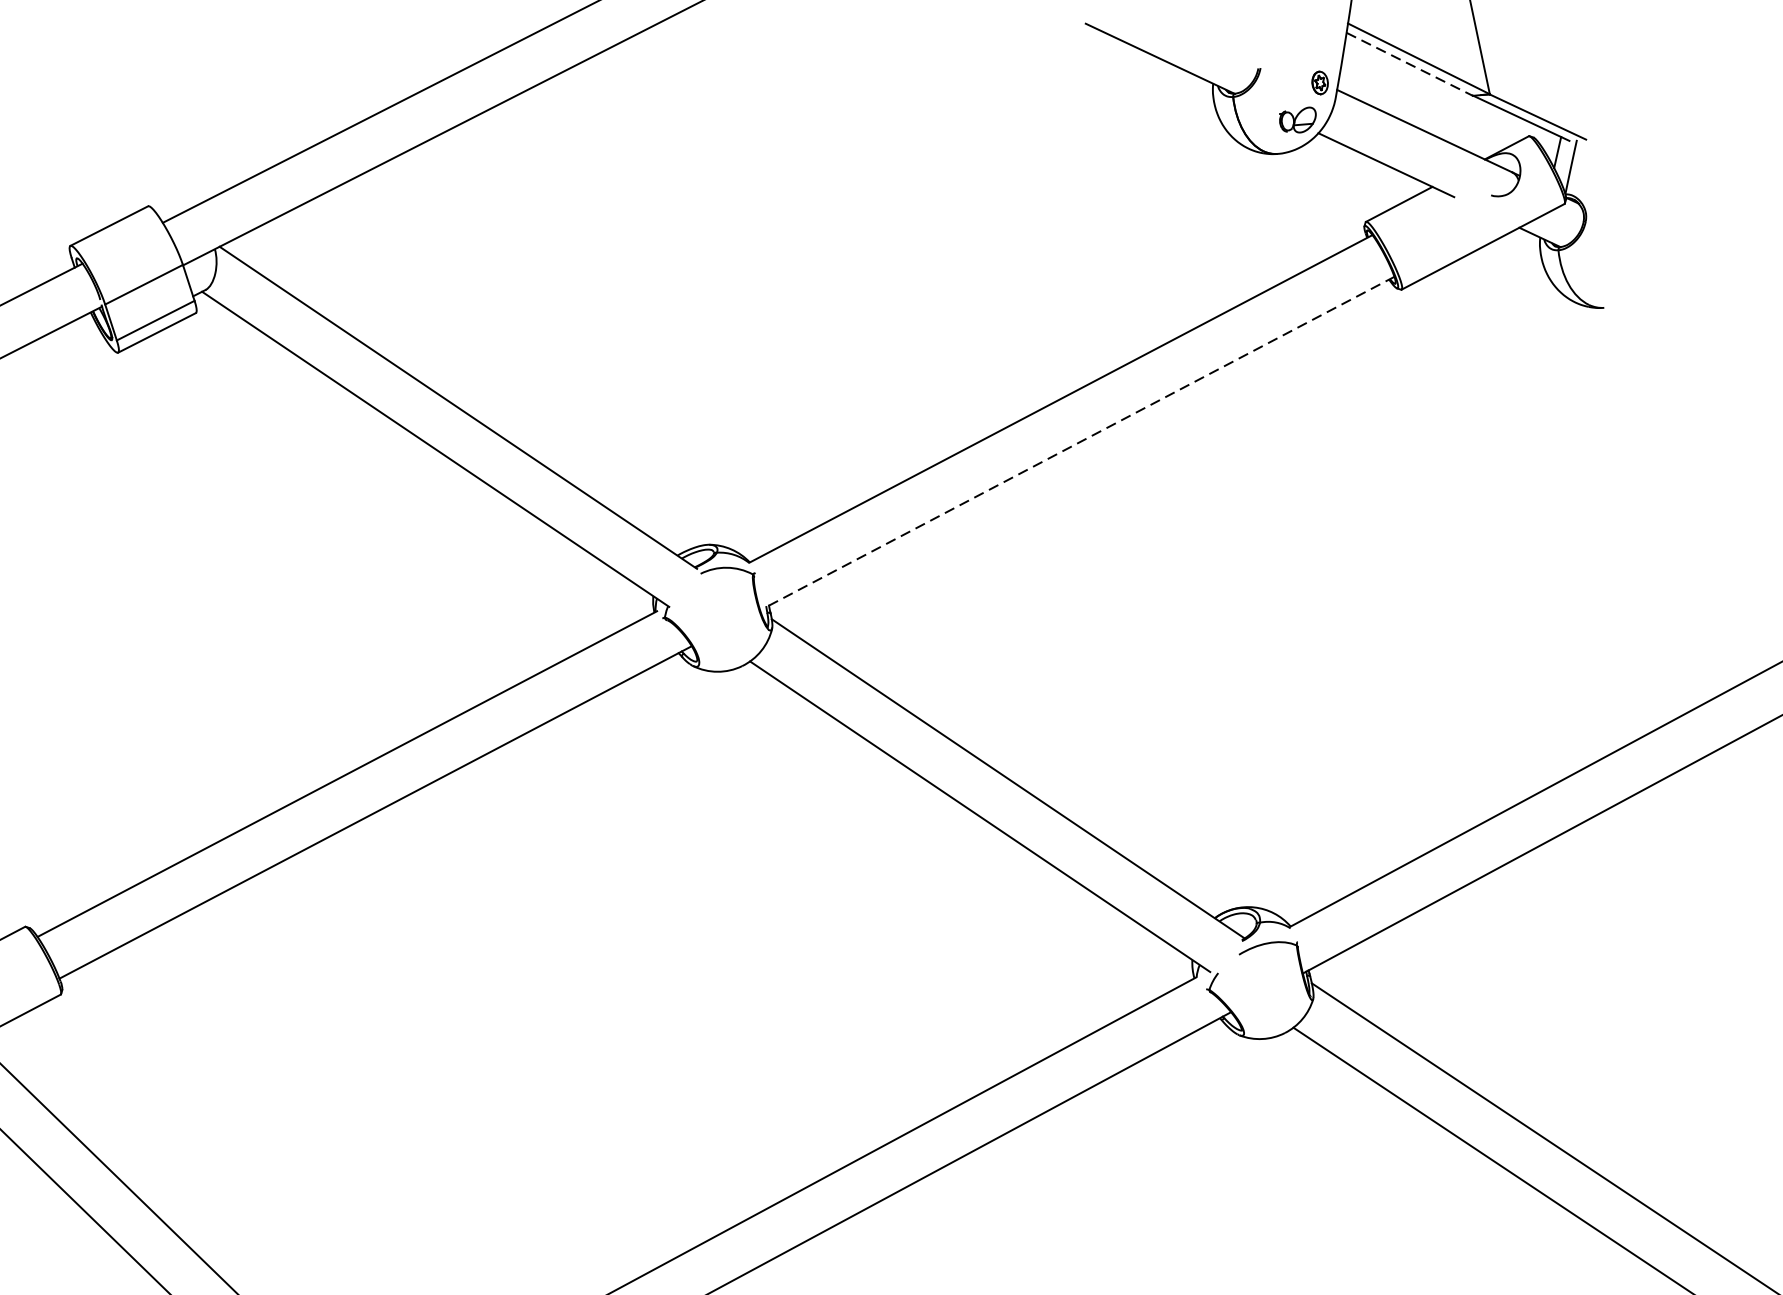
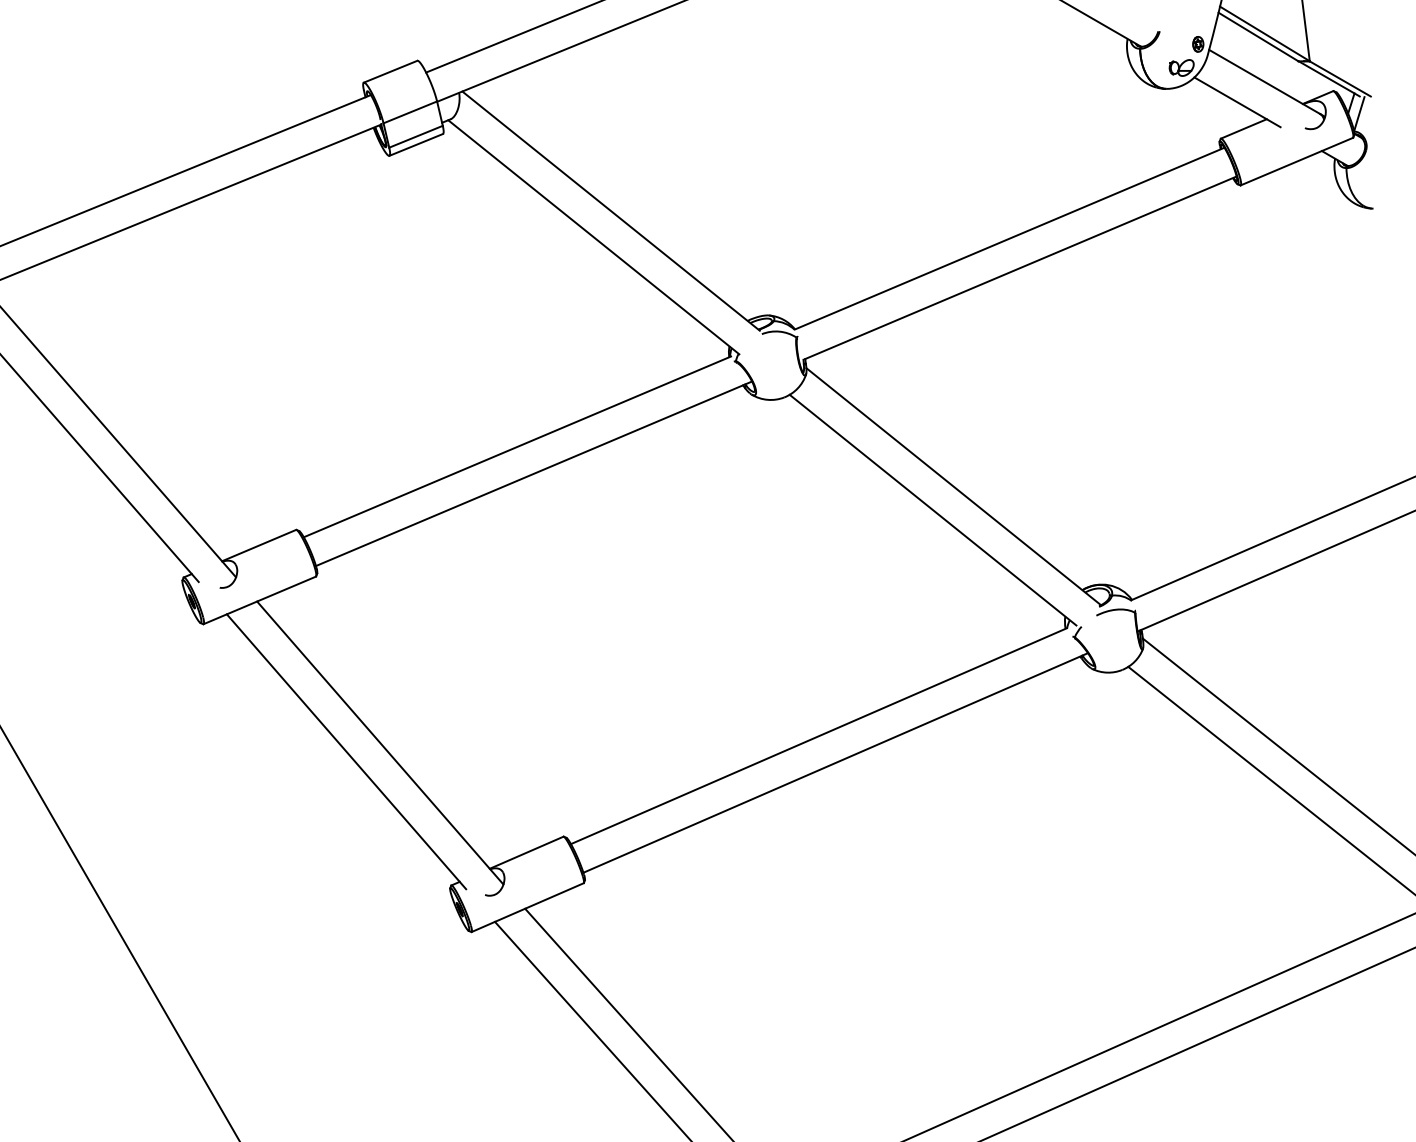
line: (1409, 65) -> (1258, 37), dashed -> solid
line: (1082, 440) -> (1021, 267), dashed -> solid

